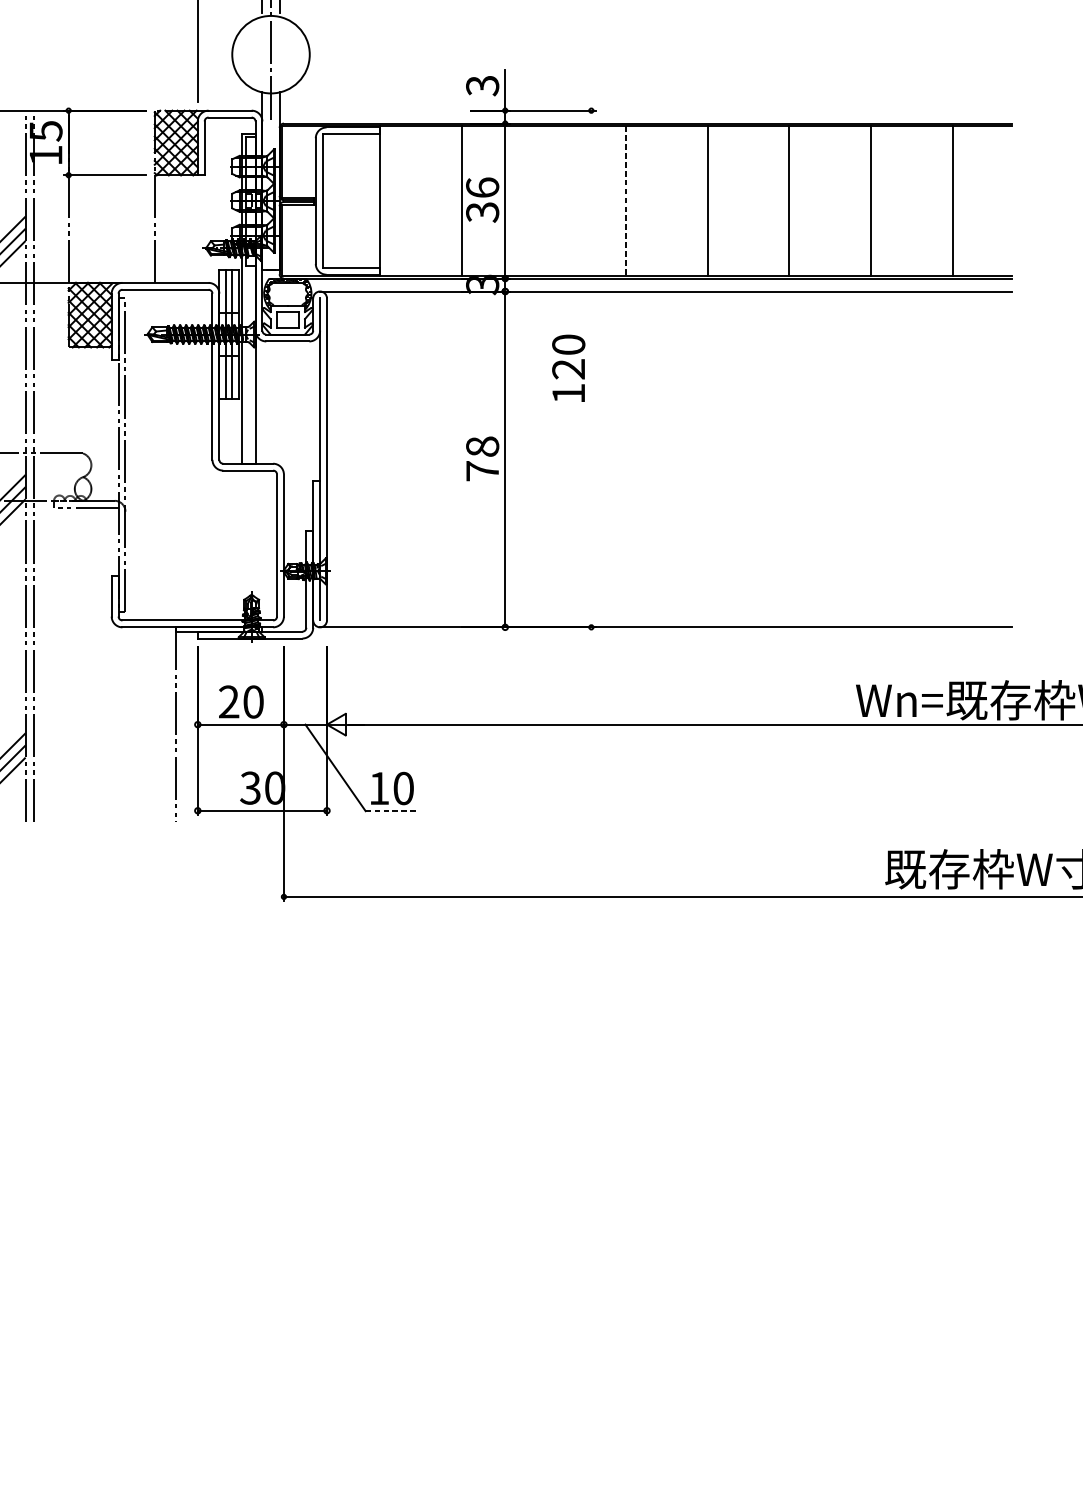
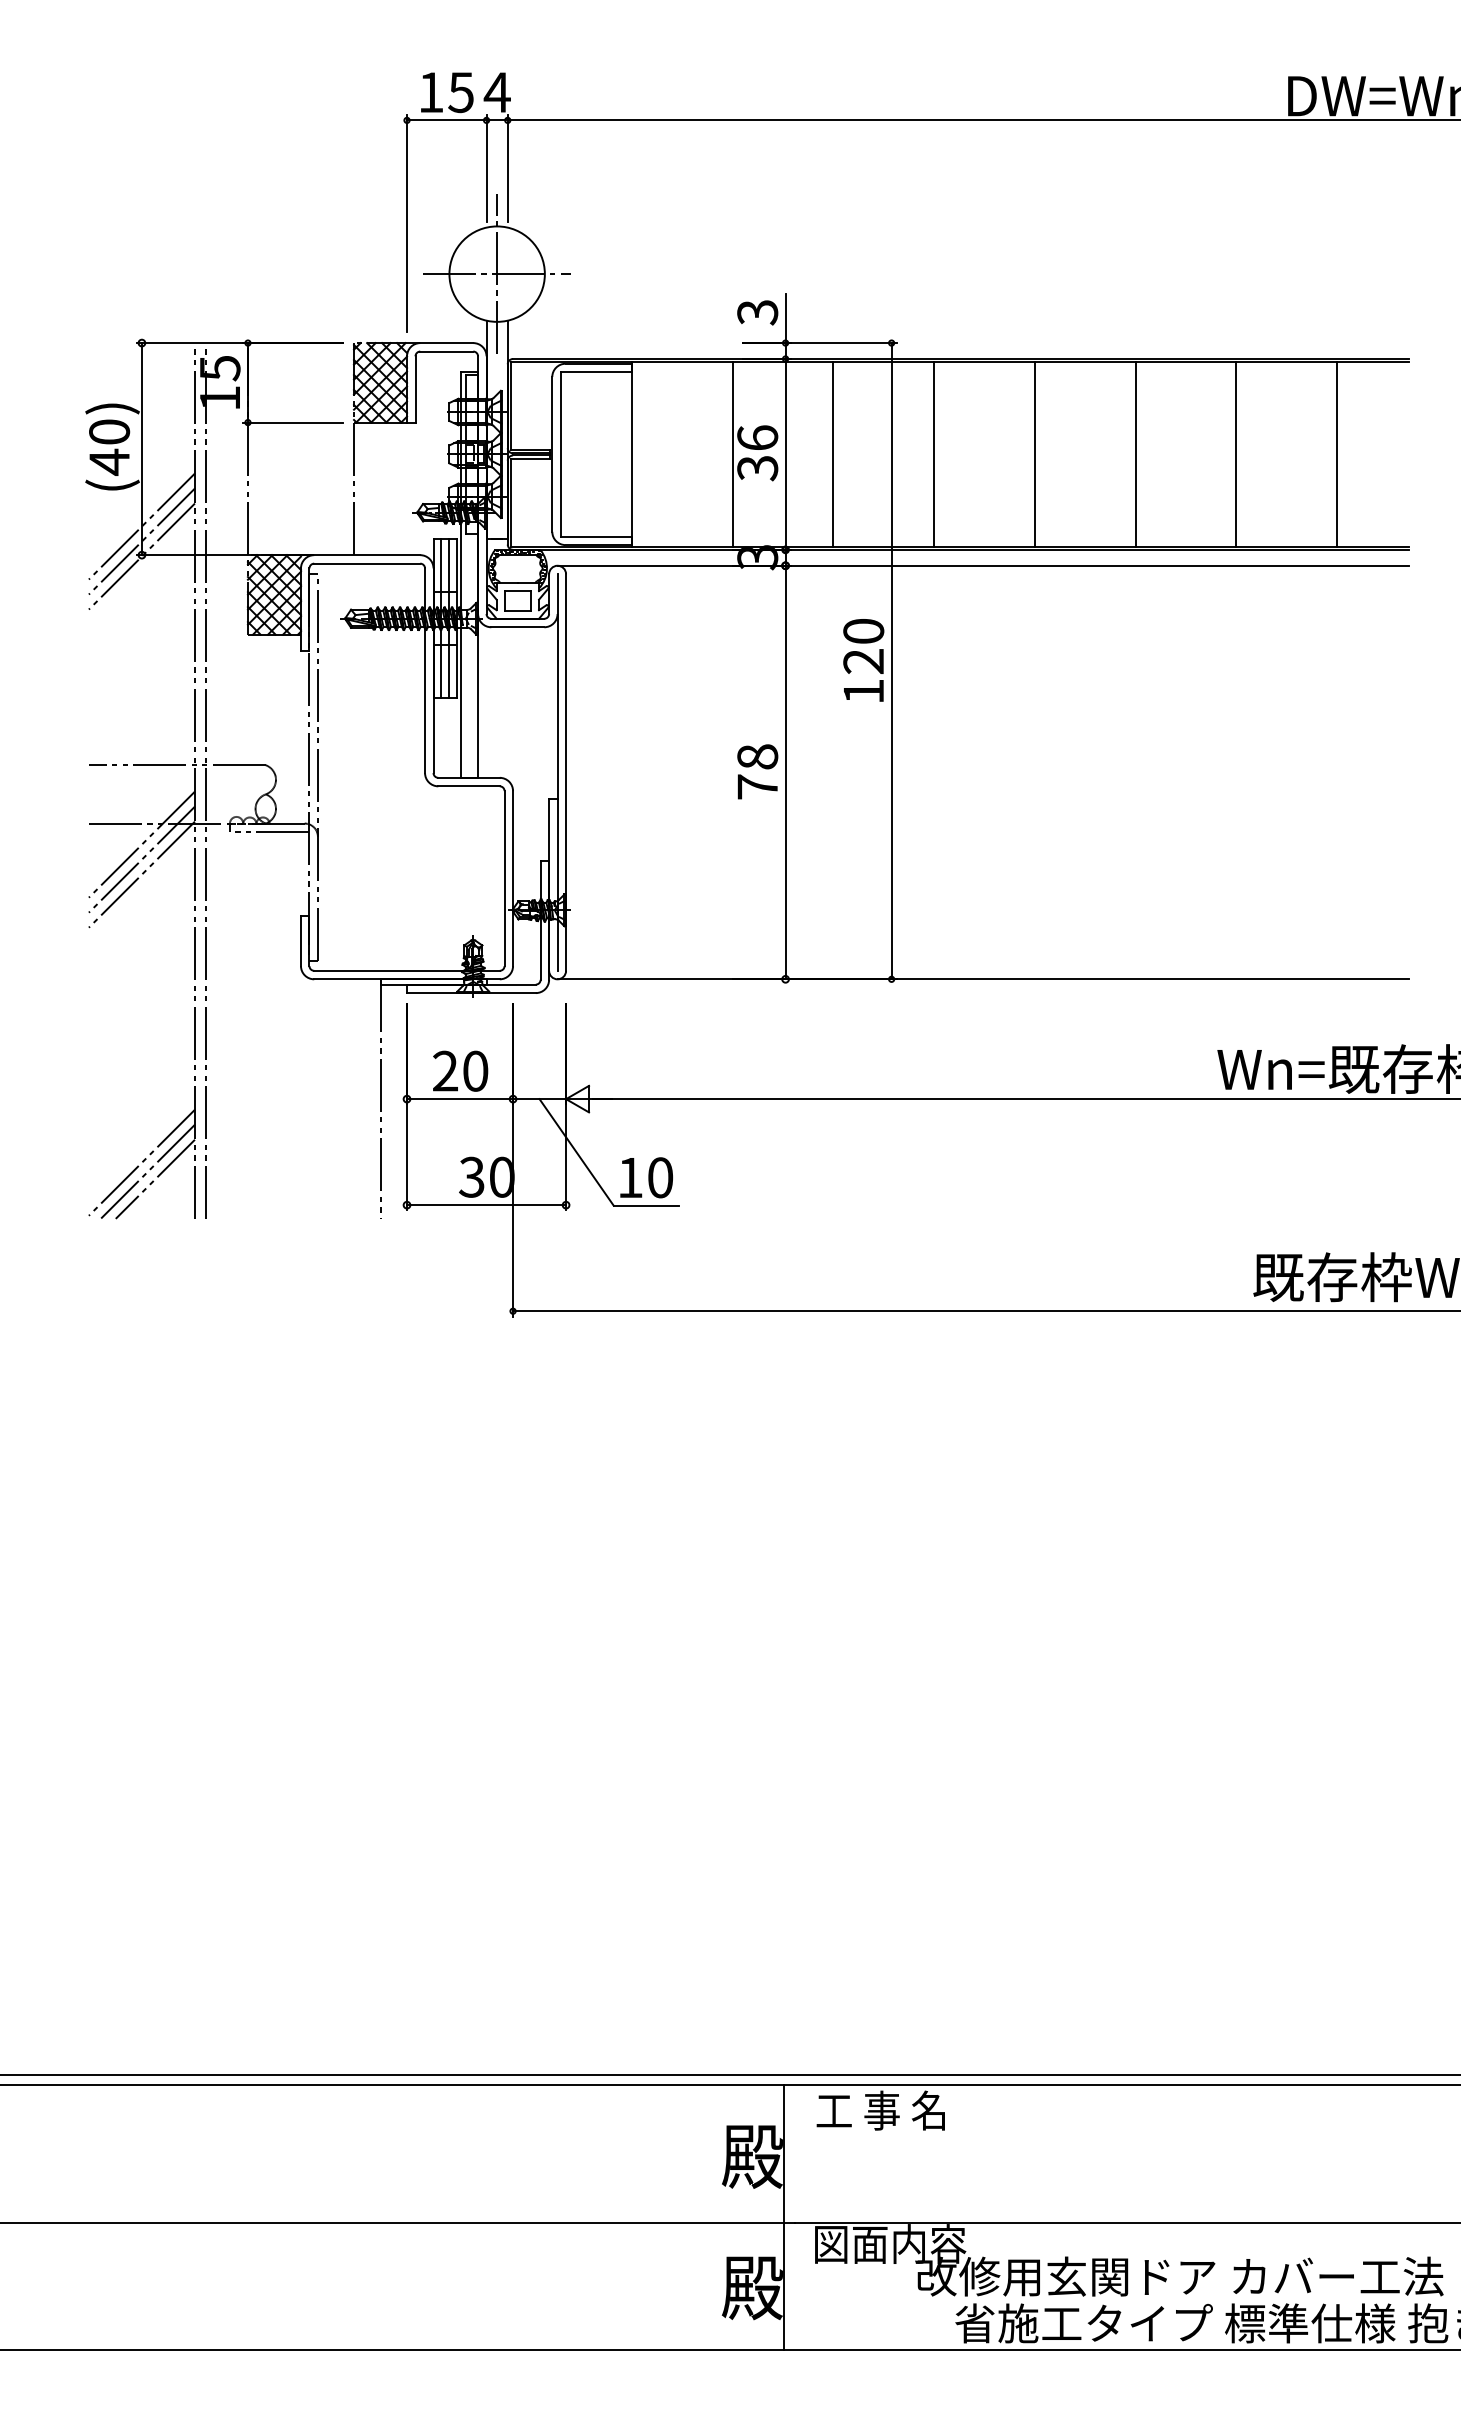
line: (270, 54) -> (496, 274), added
line: (544, 201) -> (833, 454), added
line: (626, 201) -> (934, 454), dashed -> solid
line: (591, 369) -> (891, 661), added
line: (392, 811) -> (646, 1205), dashed -> solid

